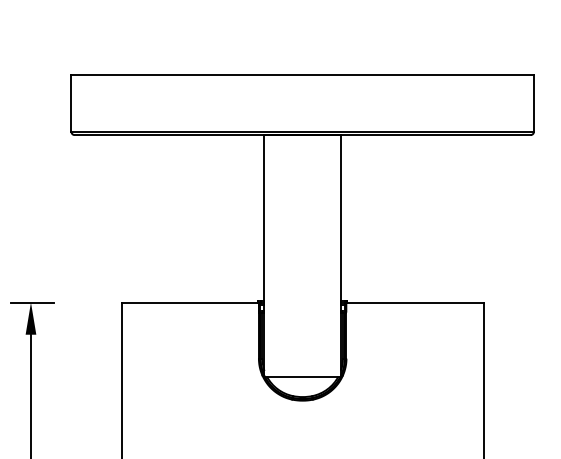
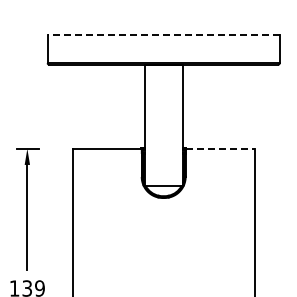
line: (302, 74) -> (163, 34), solid -> dashed
line: (415, 301) -> (220, 148), solid -> dashed

